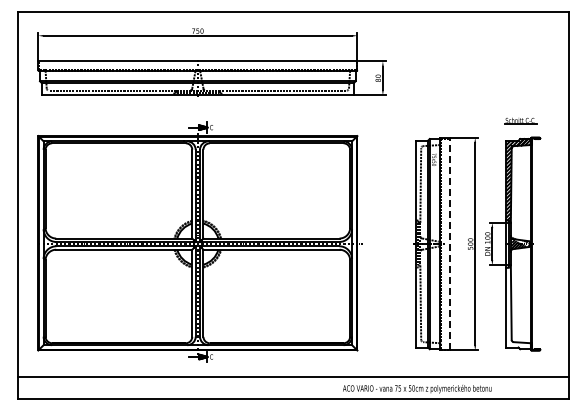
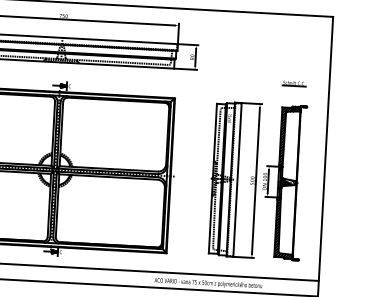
part: (520, 120) -> (294, 83), moved
line: (449, 243) -> (237, 179), dashed -> solid
hatch: (518, 307) -> (284, 228), added

